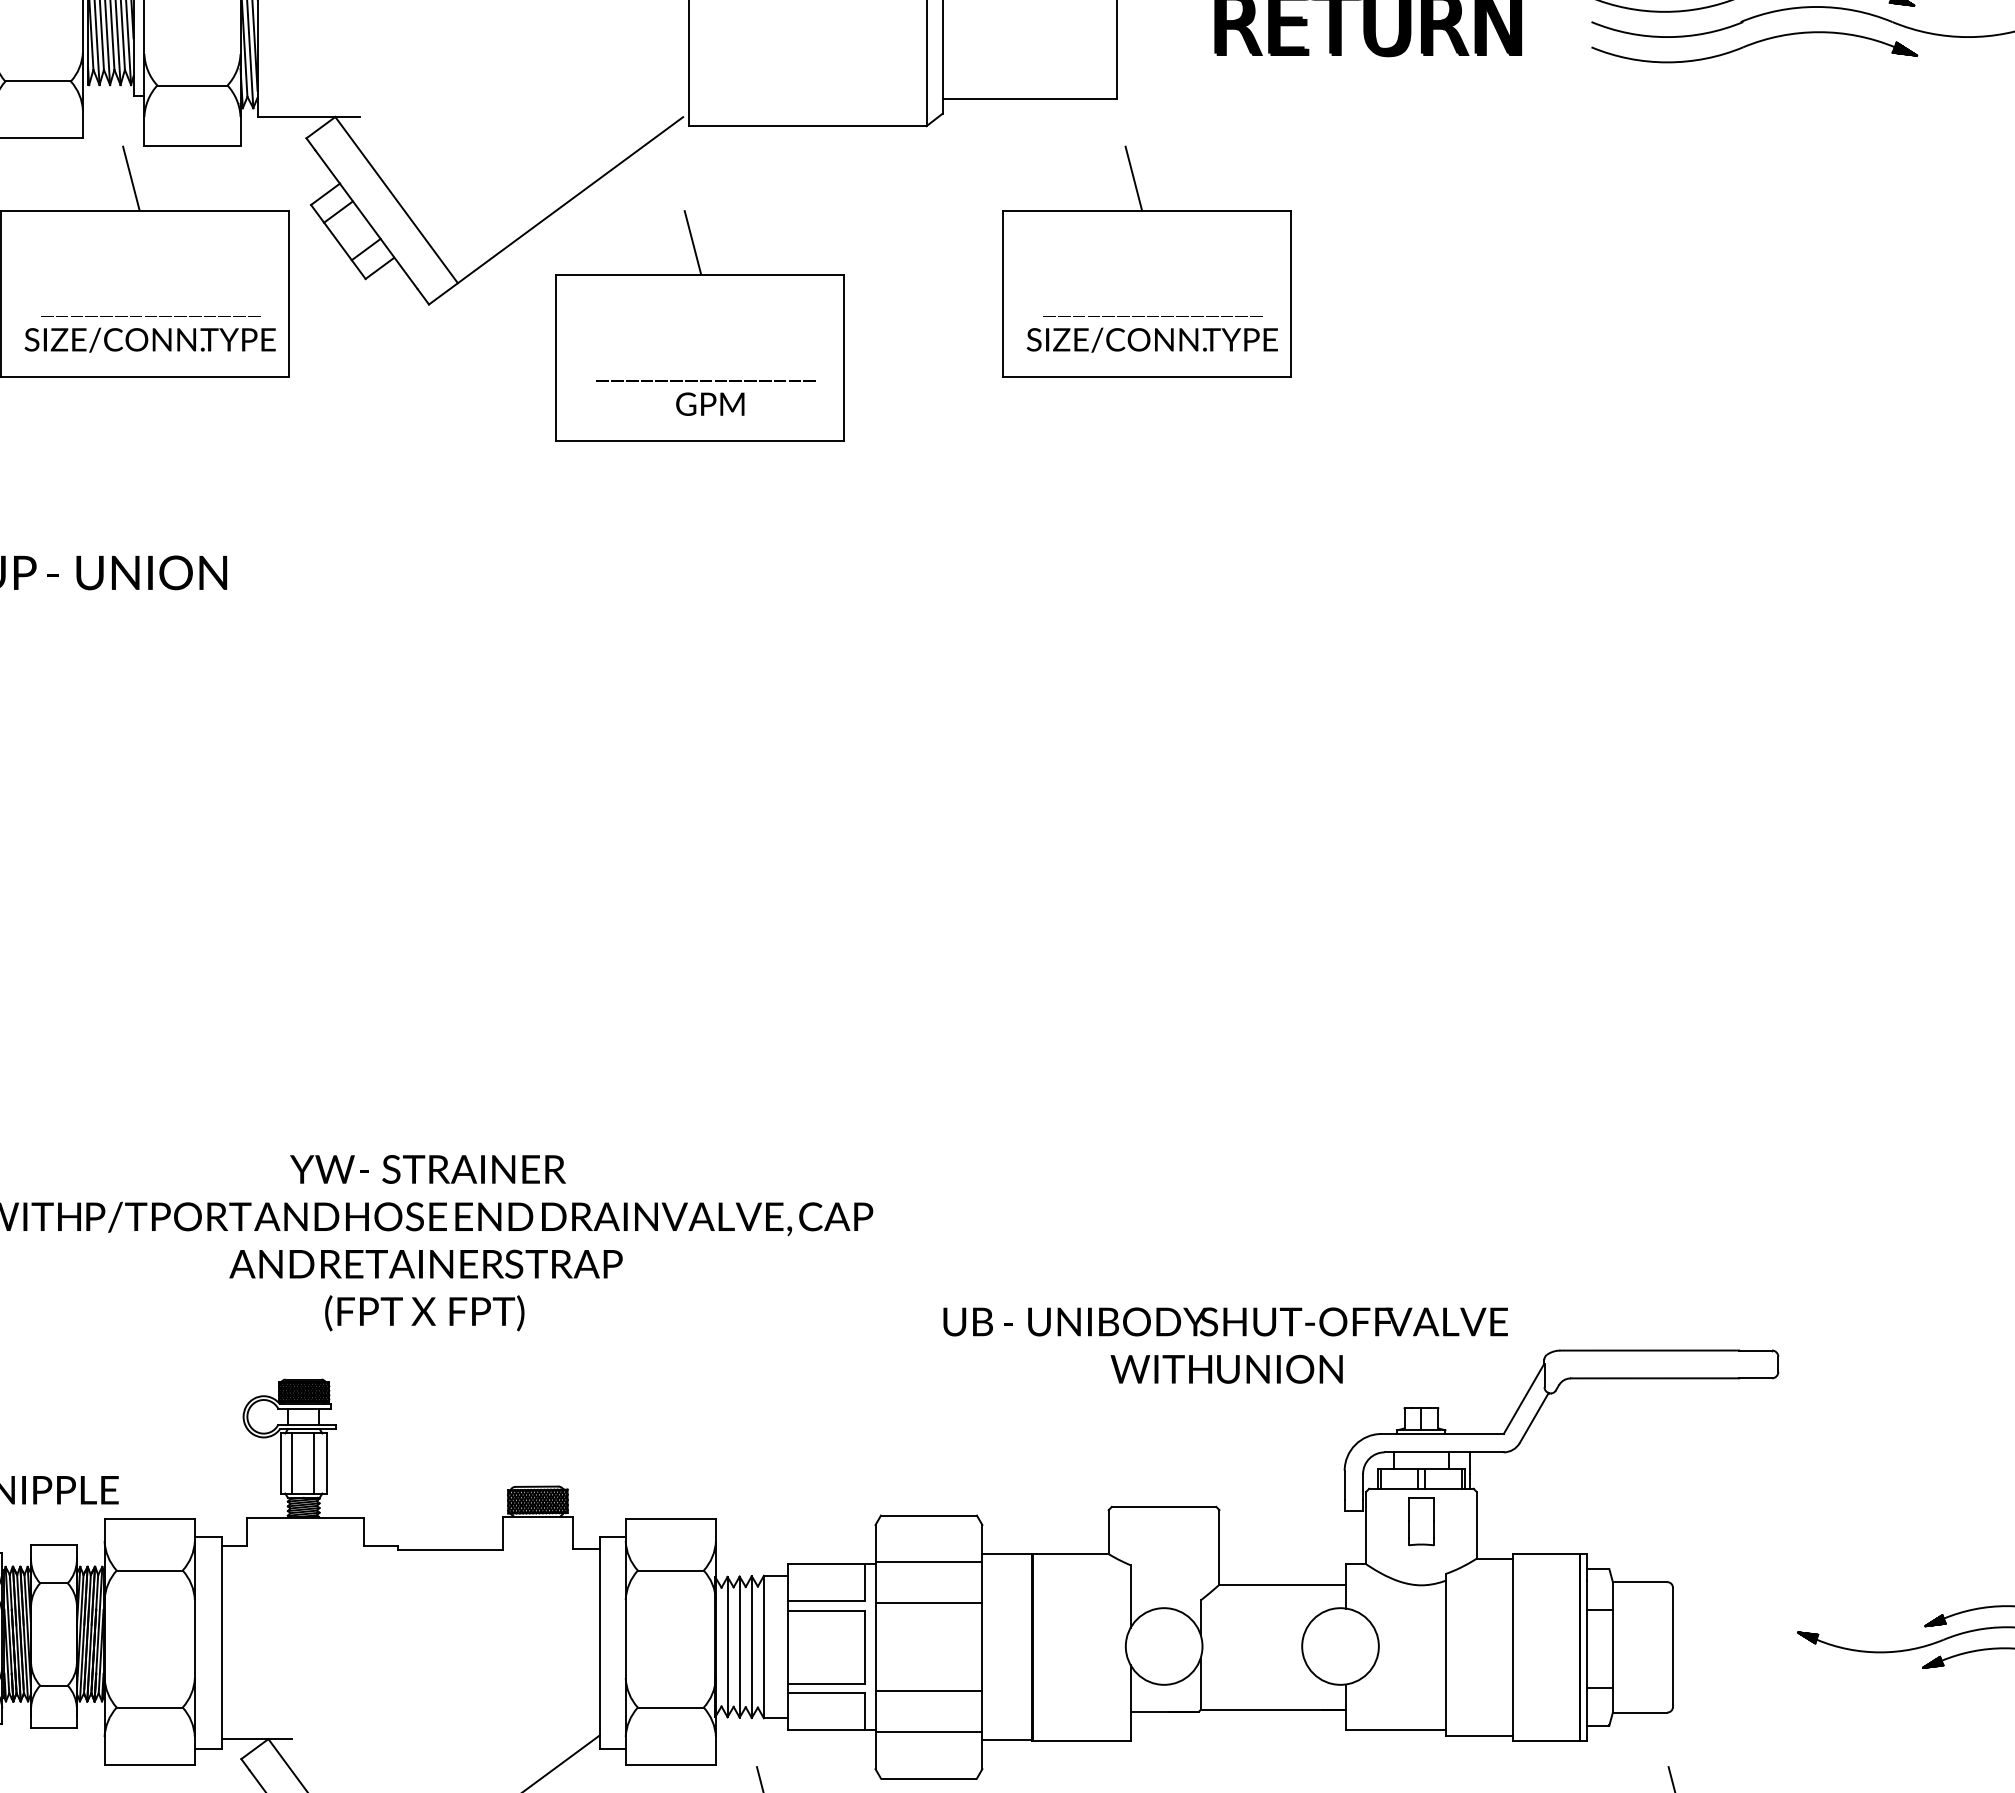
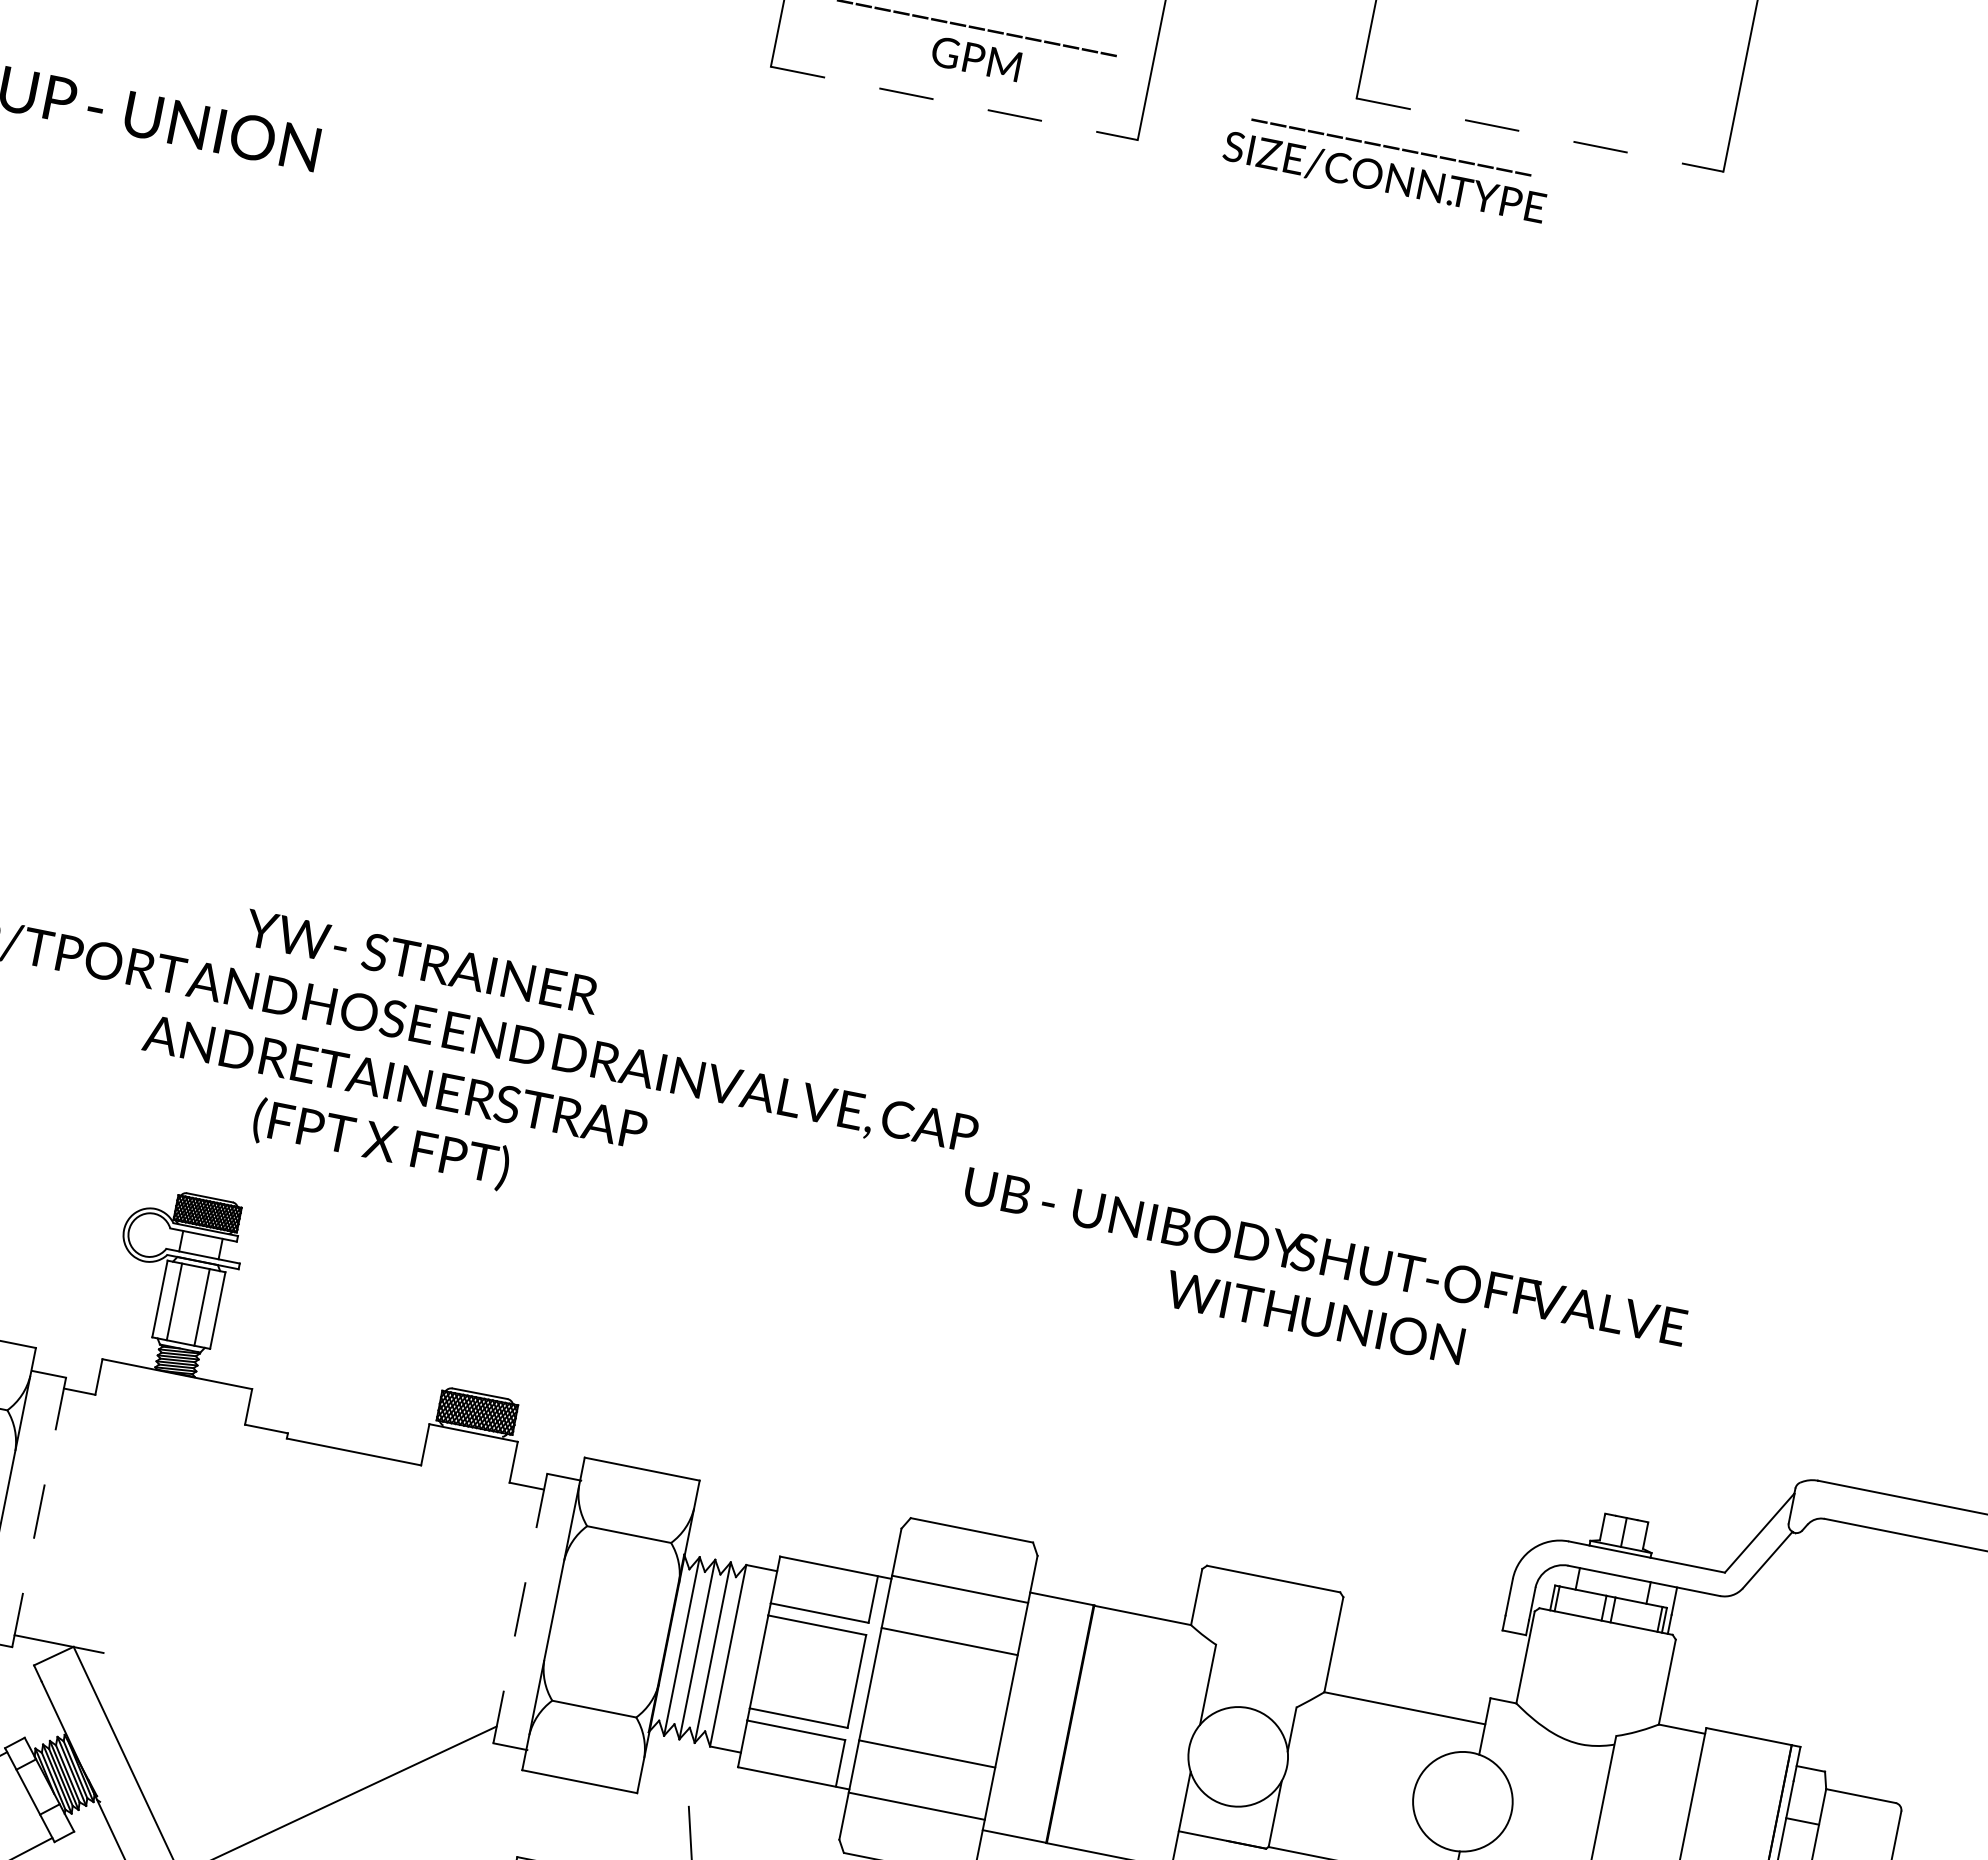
text: (1151, 334) -> (1384, 170), moved
line: (1147, 376) -> (1540, 134), solid -> dashed
line: (700, 441) -> (954, 103), solid -> dashed
text: (1225, 1345) -> (1319, 1286), moved
part: (1421, 1521) -> (1597, 1663), removed
line: (222, 1642) -> (39, 1512), solid -> dashed
line: (599, 1642) -> (519, 1608), solid -> dashed

